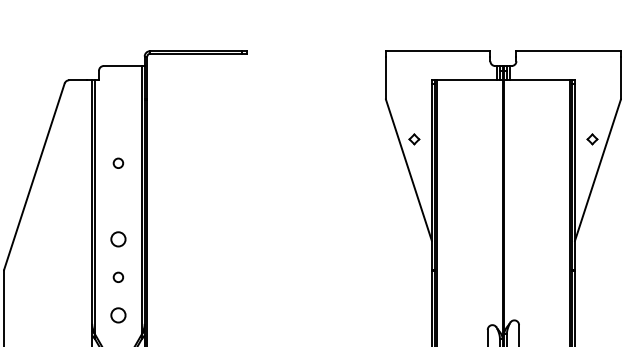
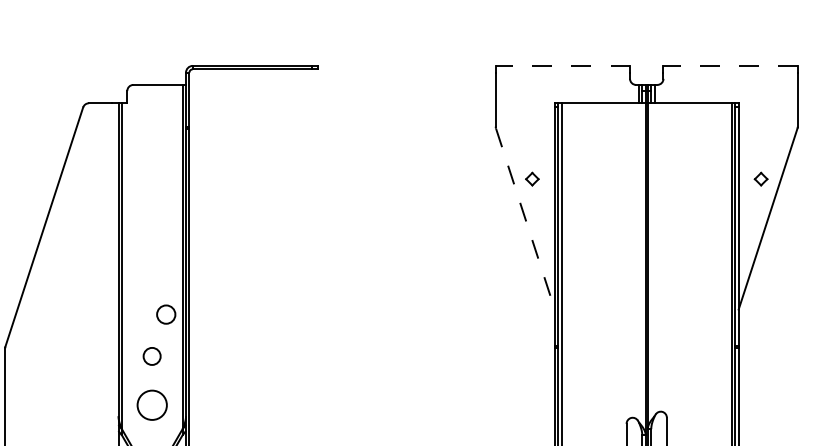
line: (437, 50) -> (562, 65), solid -> dashed
line: (568, 50) -> (730, 65), solid -> dashed
circle: (118, 162) -> (152, 209), removed
line: (409, 170) -> (525, 219), solid -> dashed
circle: (118, 239) -> (166, 314), moved
circle: (118, 277) -> (152, 356), size x1.4
circle: (118, 315) -> (152, 405), size x1.6

